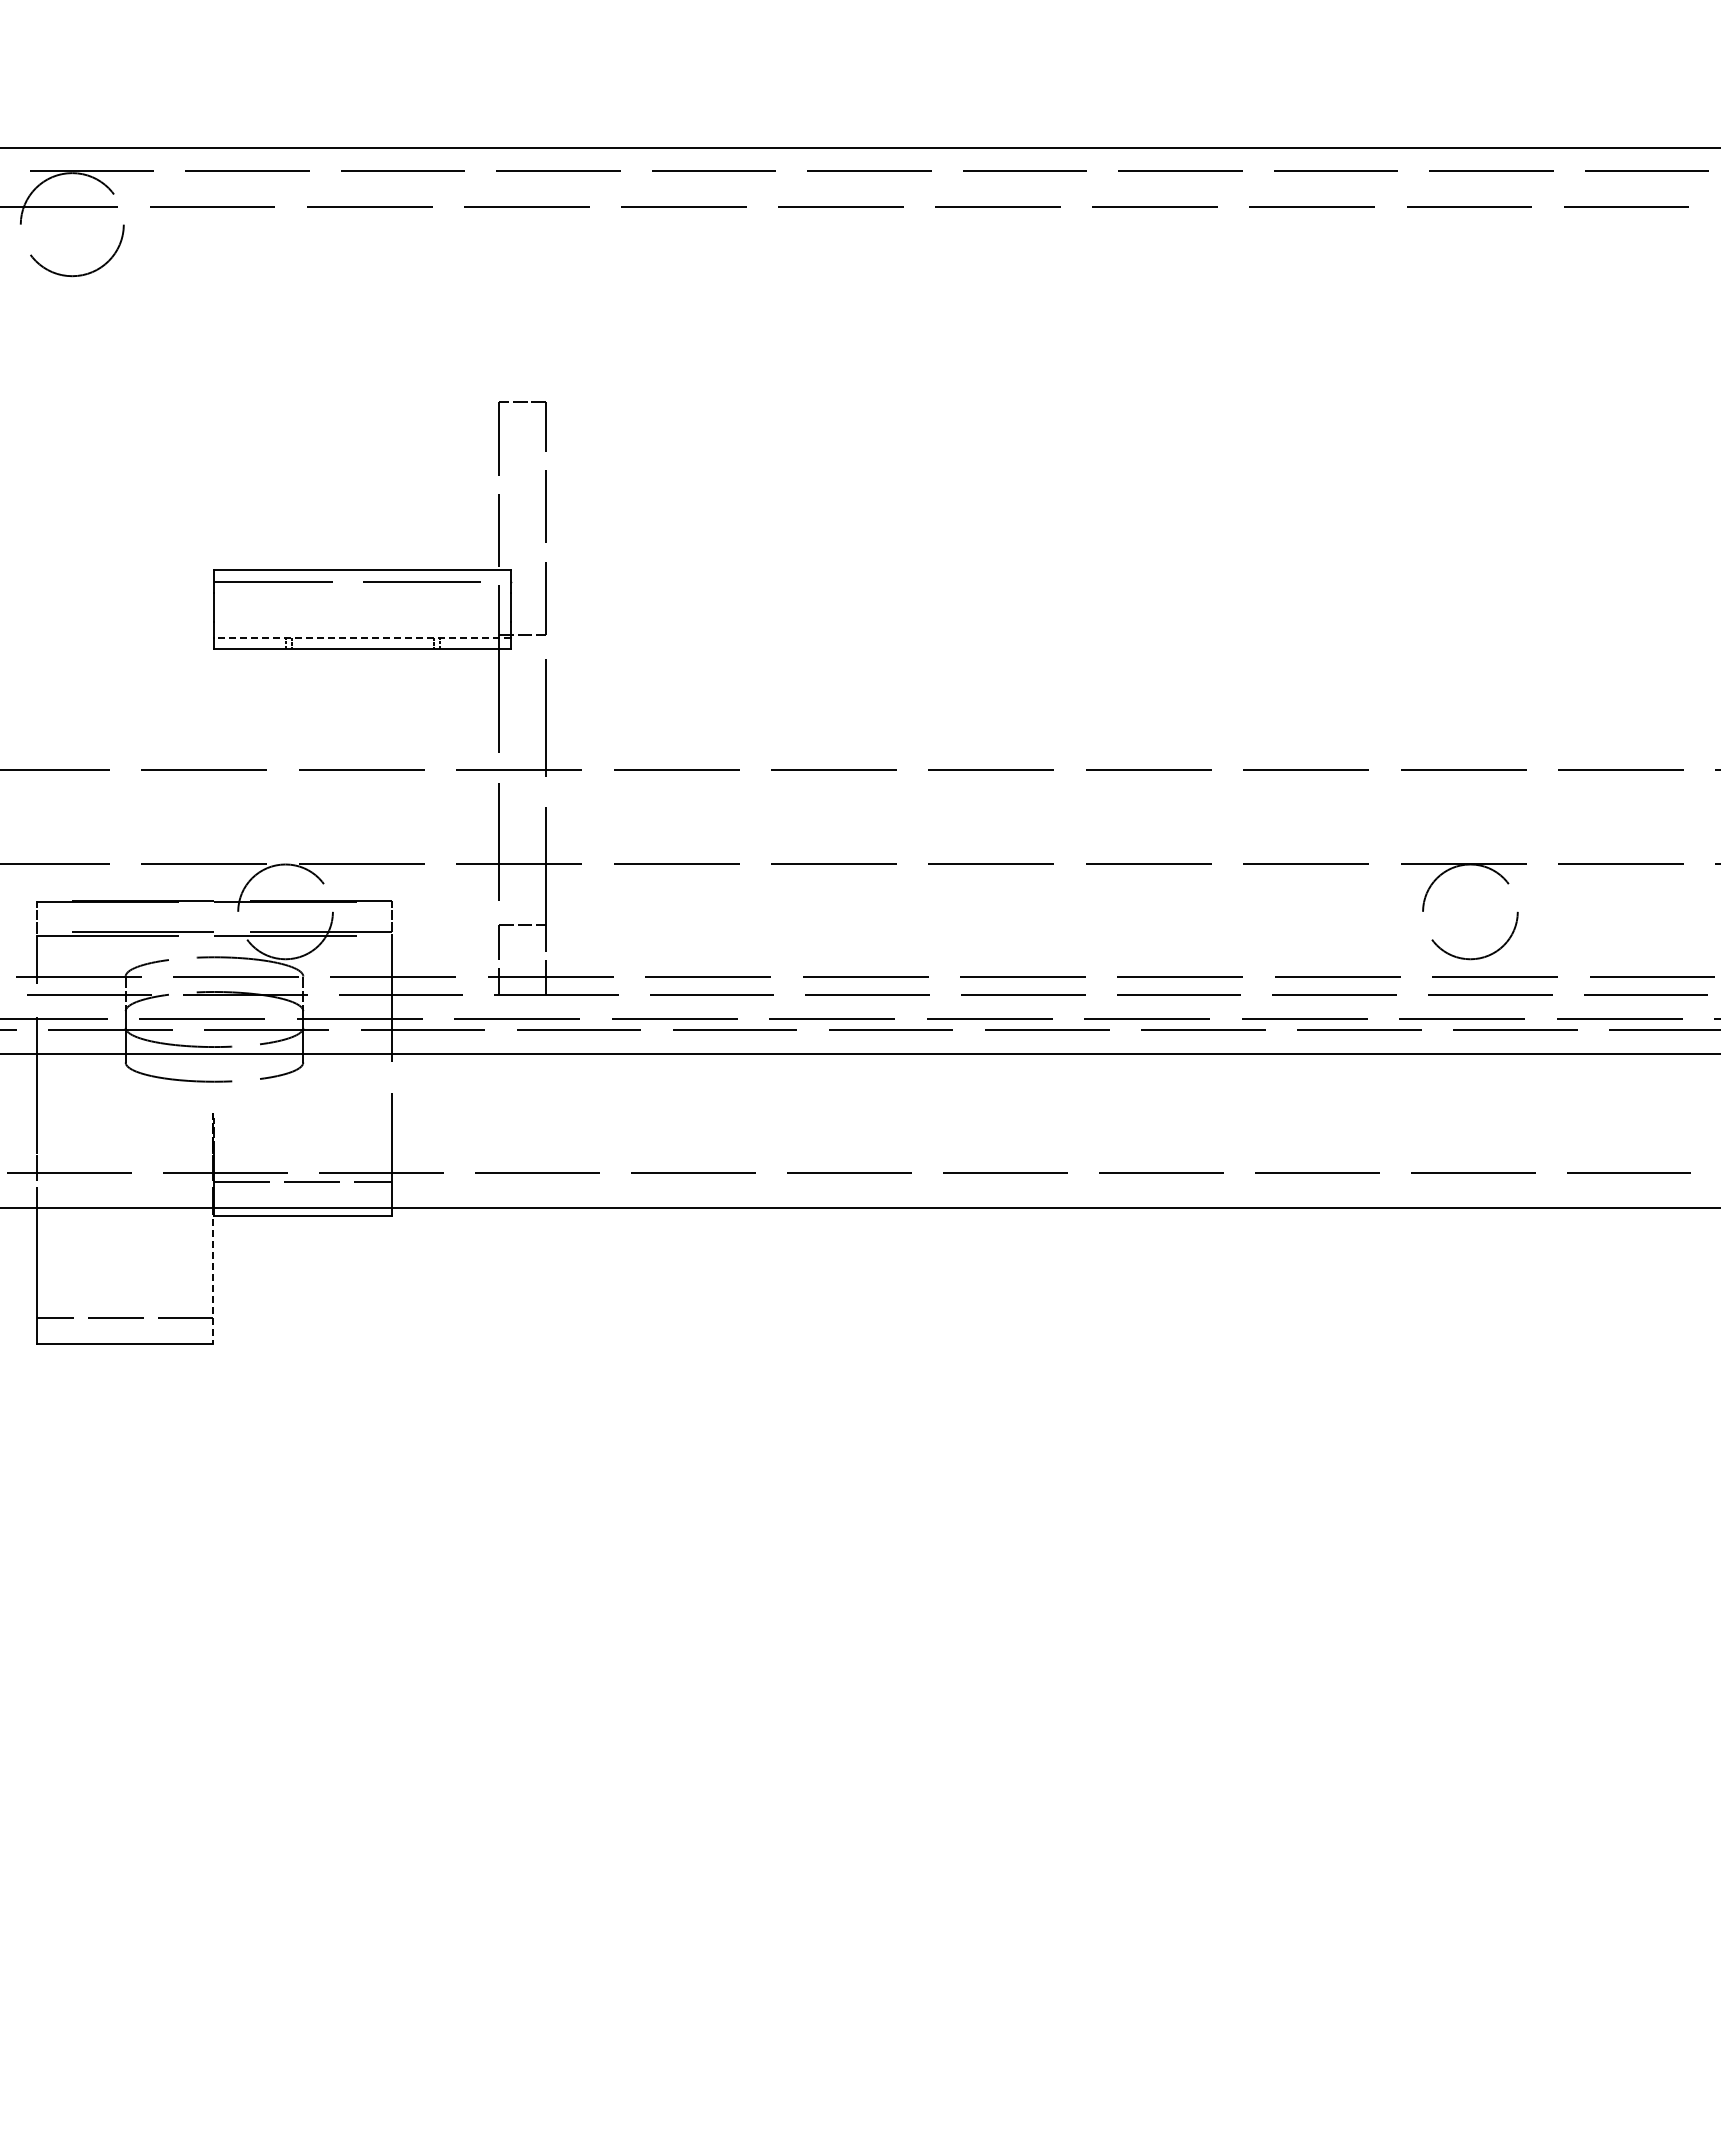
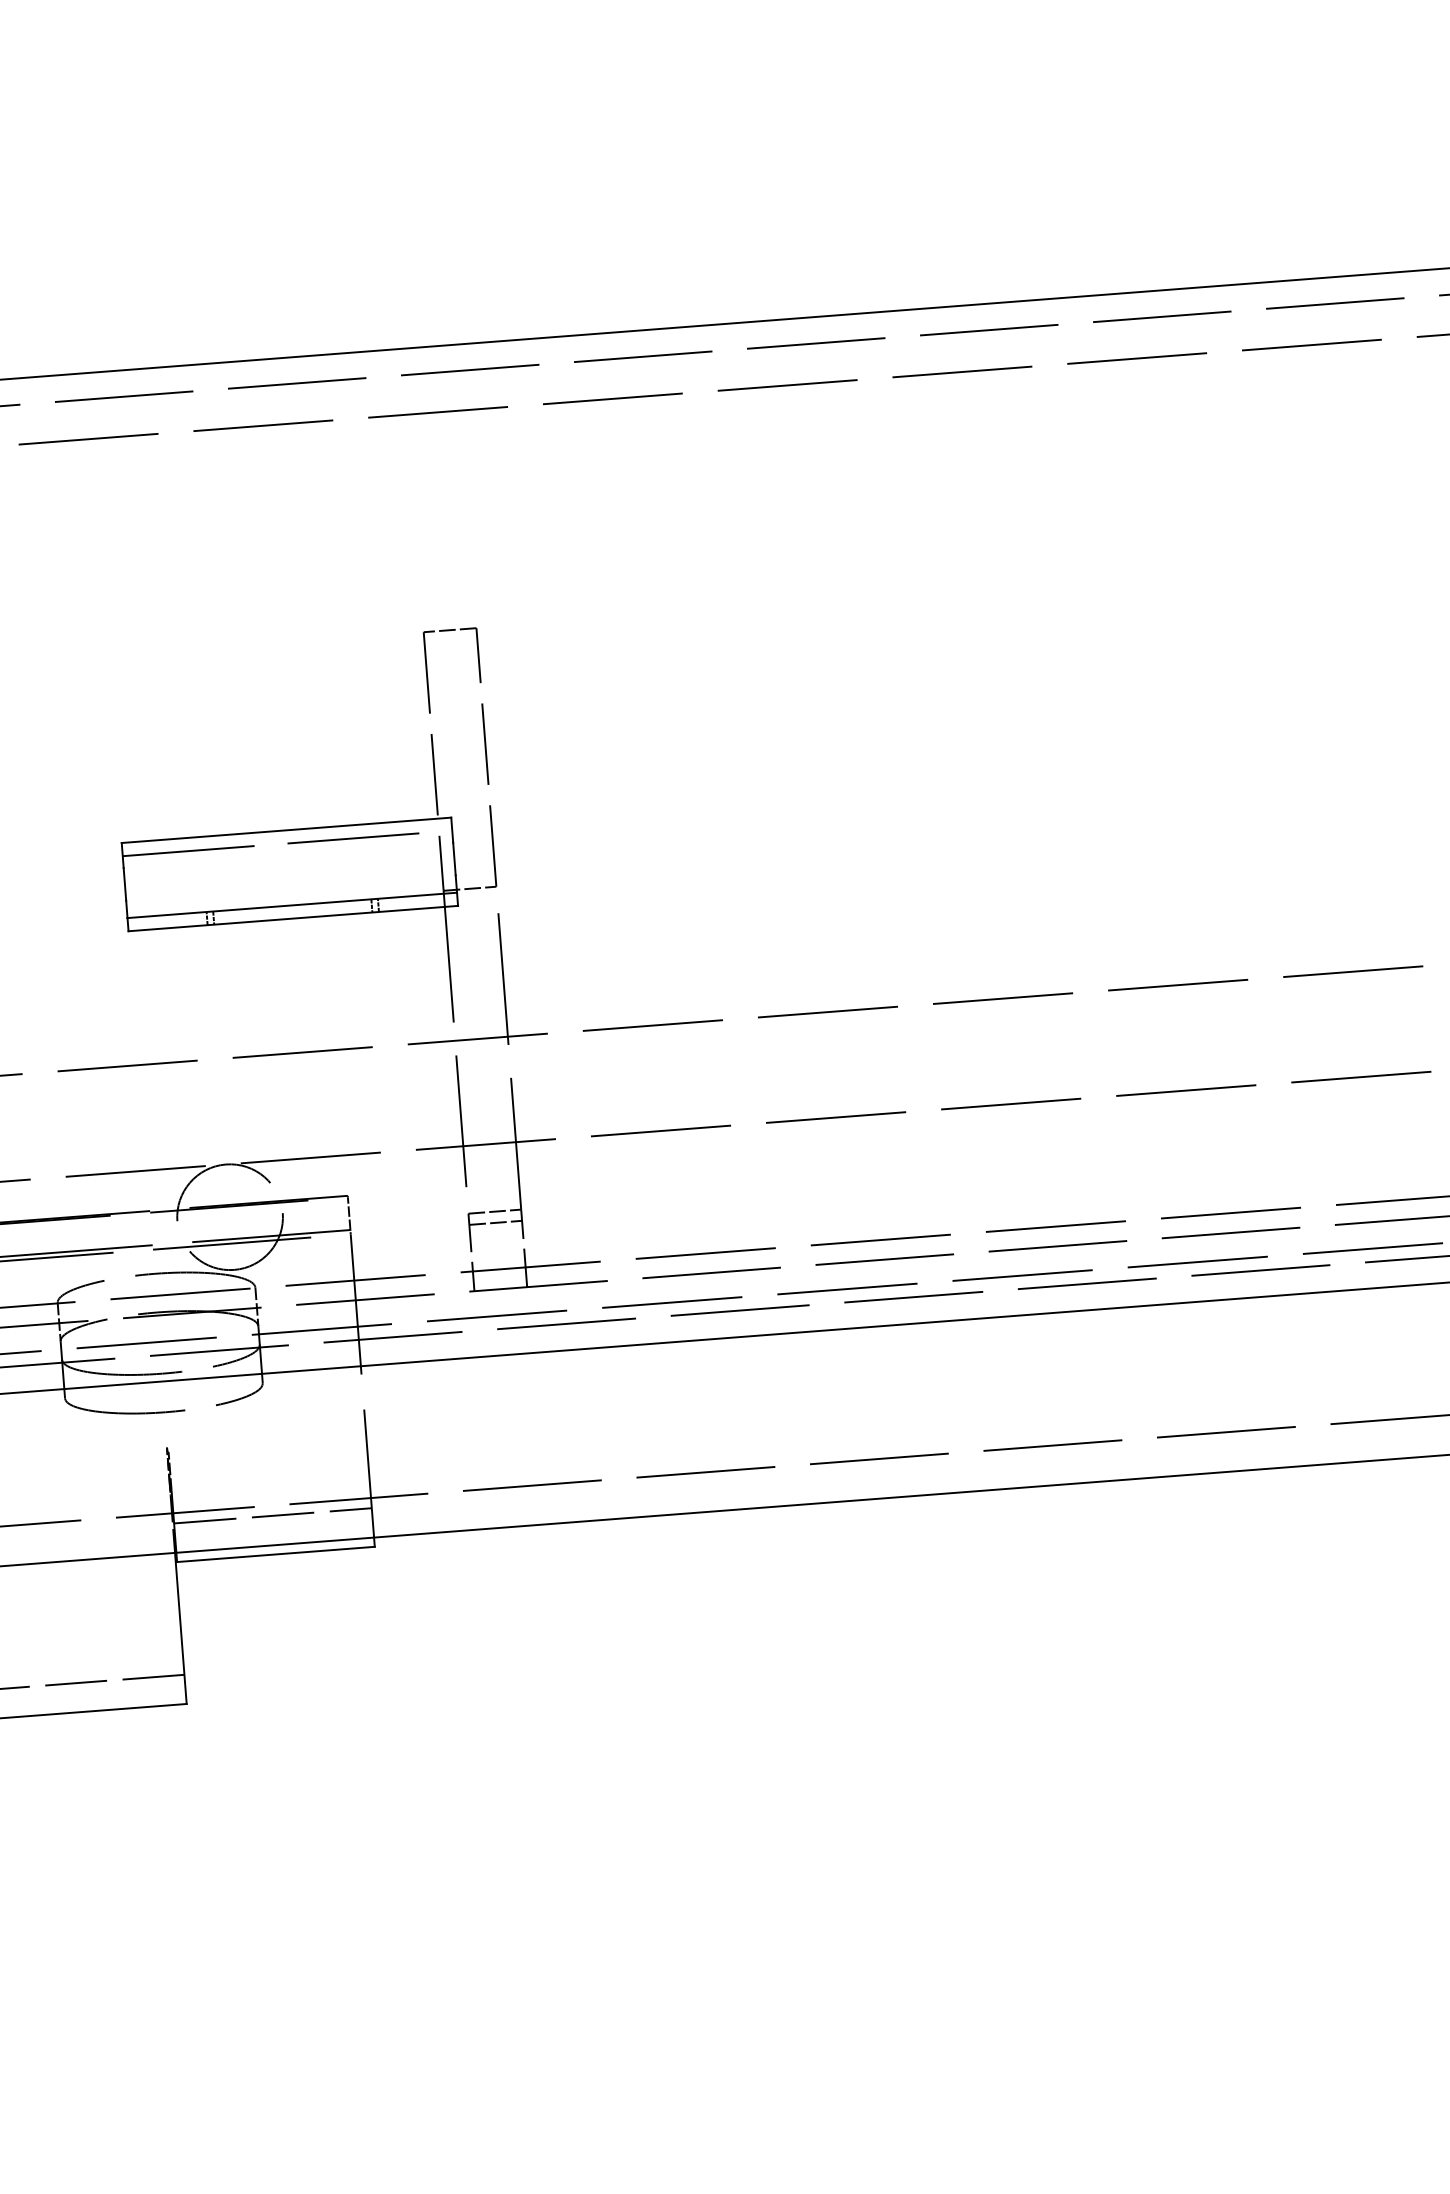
line: (362, 637) -> (292, 905), dashed -> solid
line: (522, 935) -> (495, 1223), added
line: (213, 1275) -> (181, 1627), dashed -> solid

